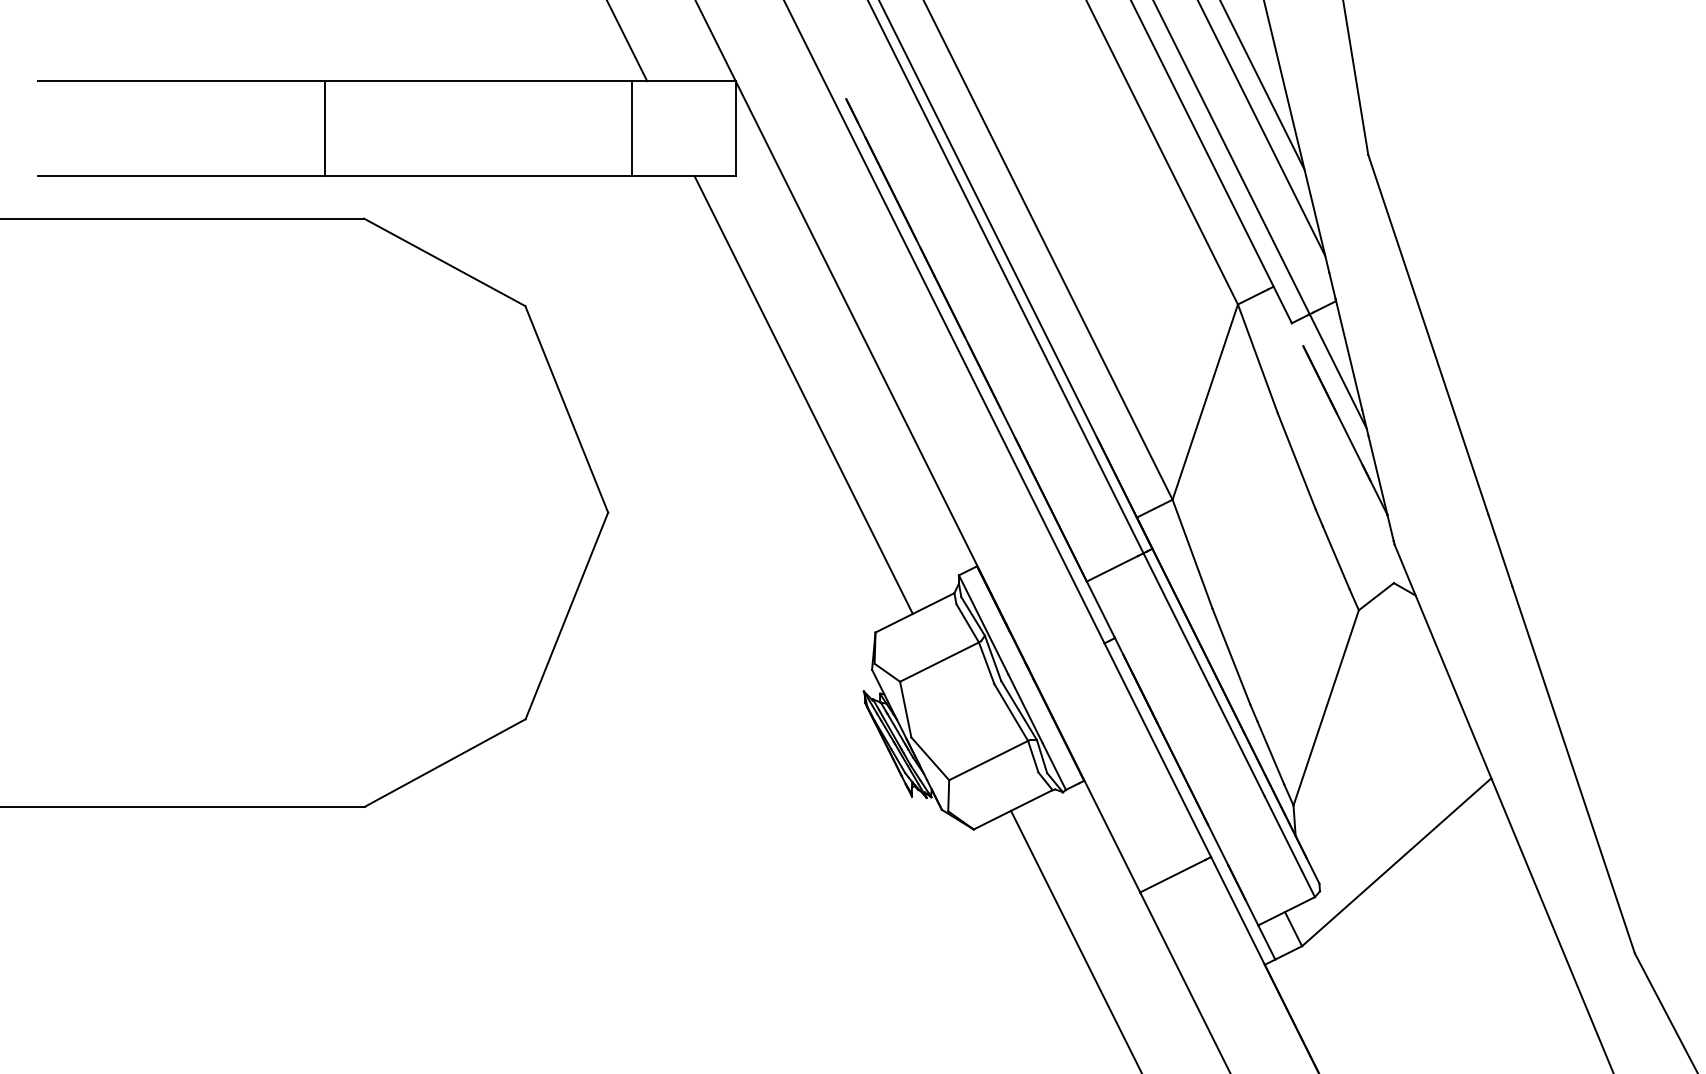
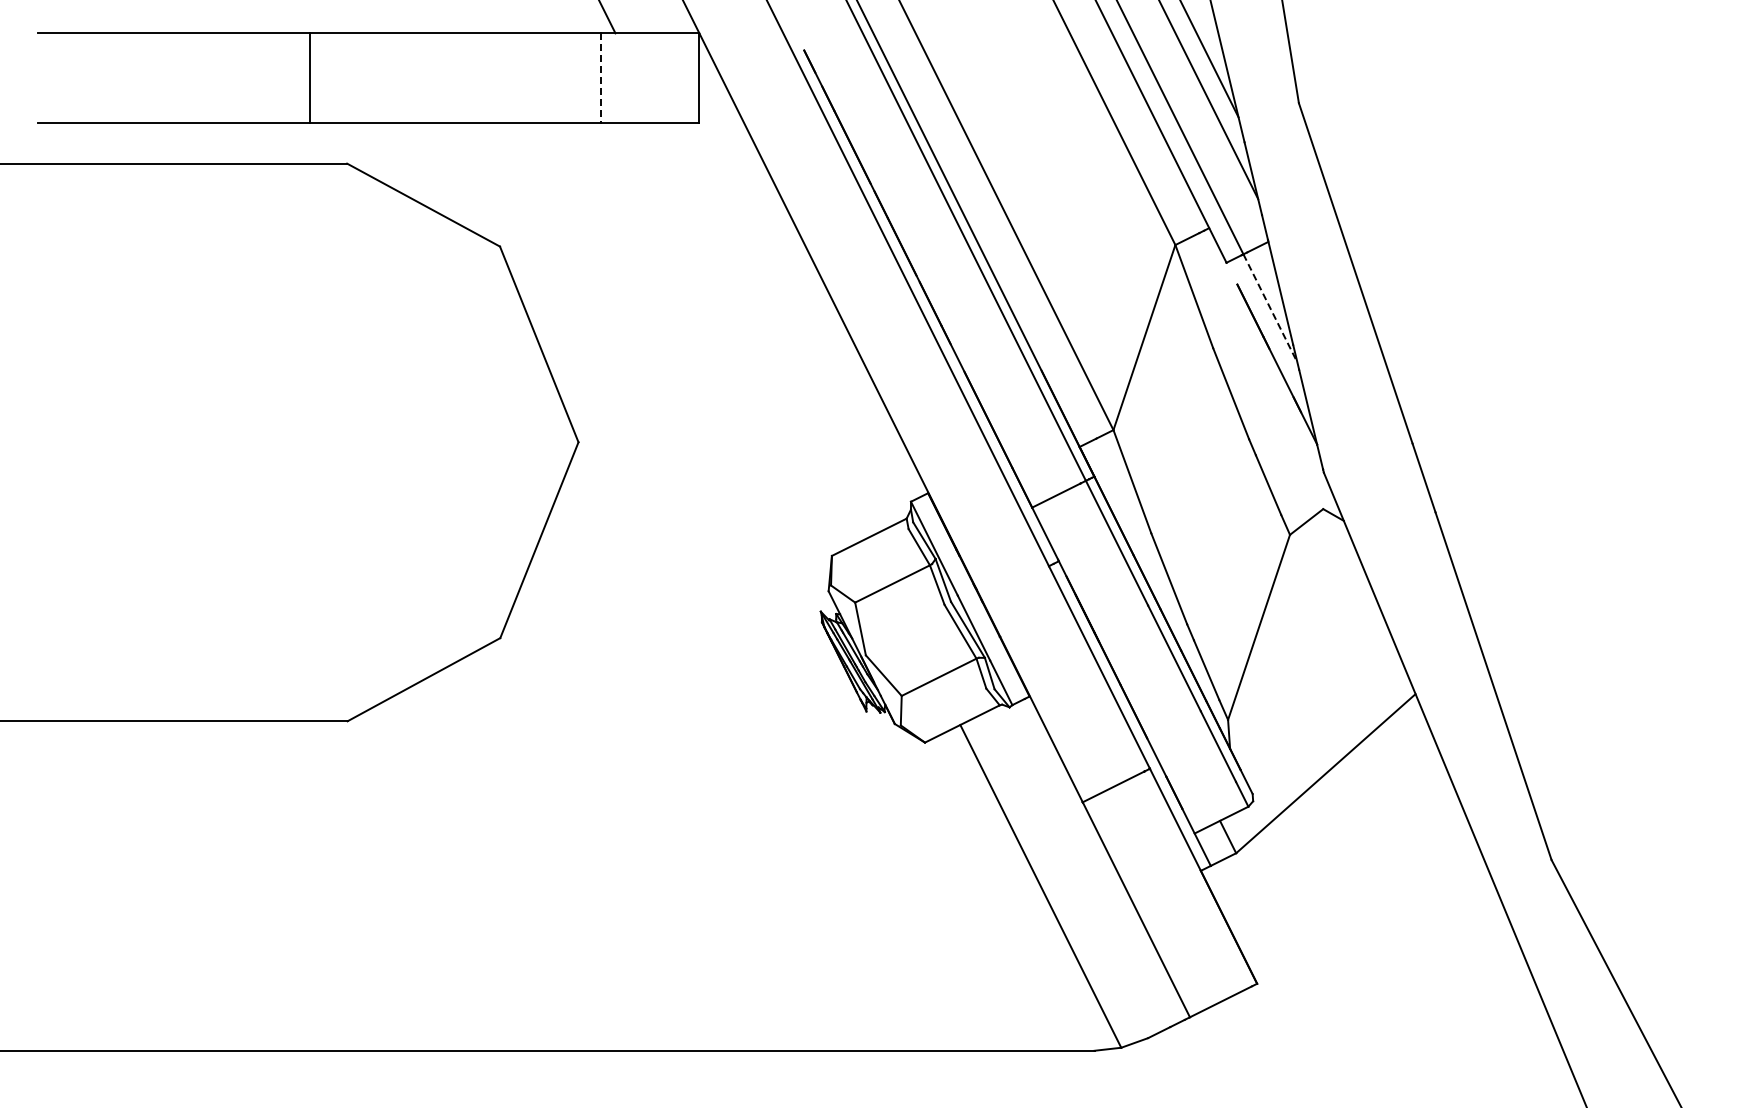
line: (631, 128) -> (600, 78), solid -> dashed
line: (1338, 371) -> (1270, 308), solid -> dashed
line: (803, 394) -> (763, 330), removed

